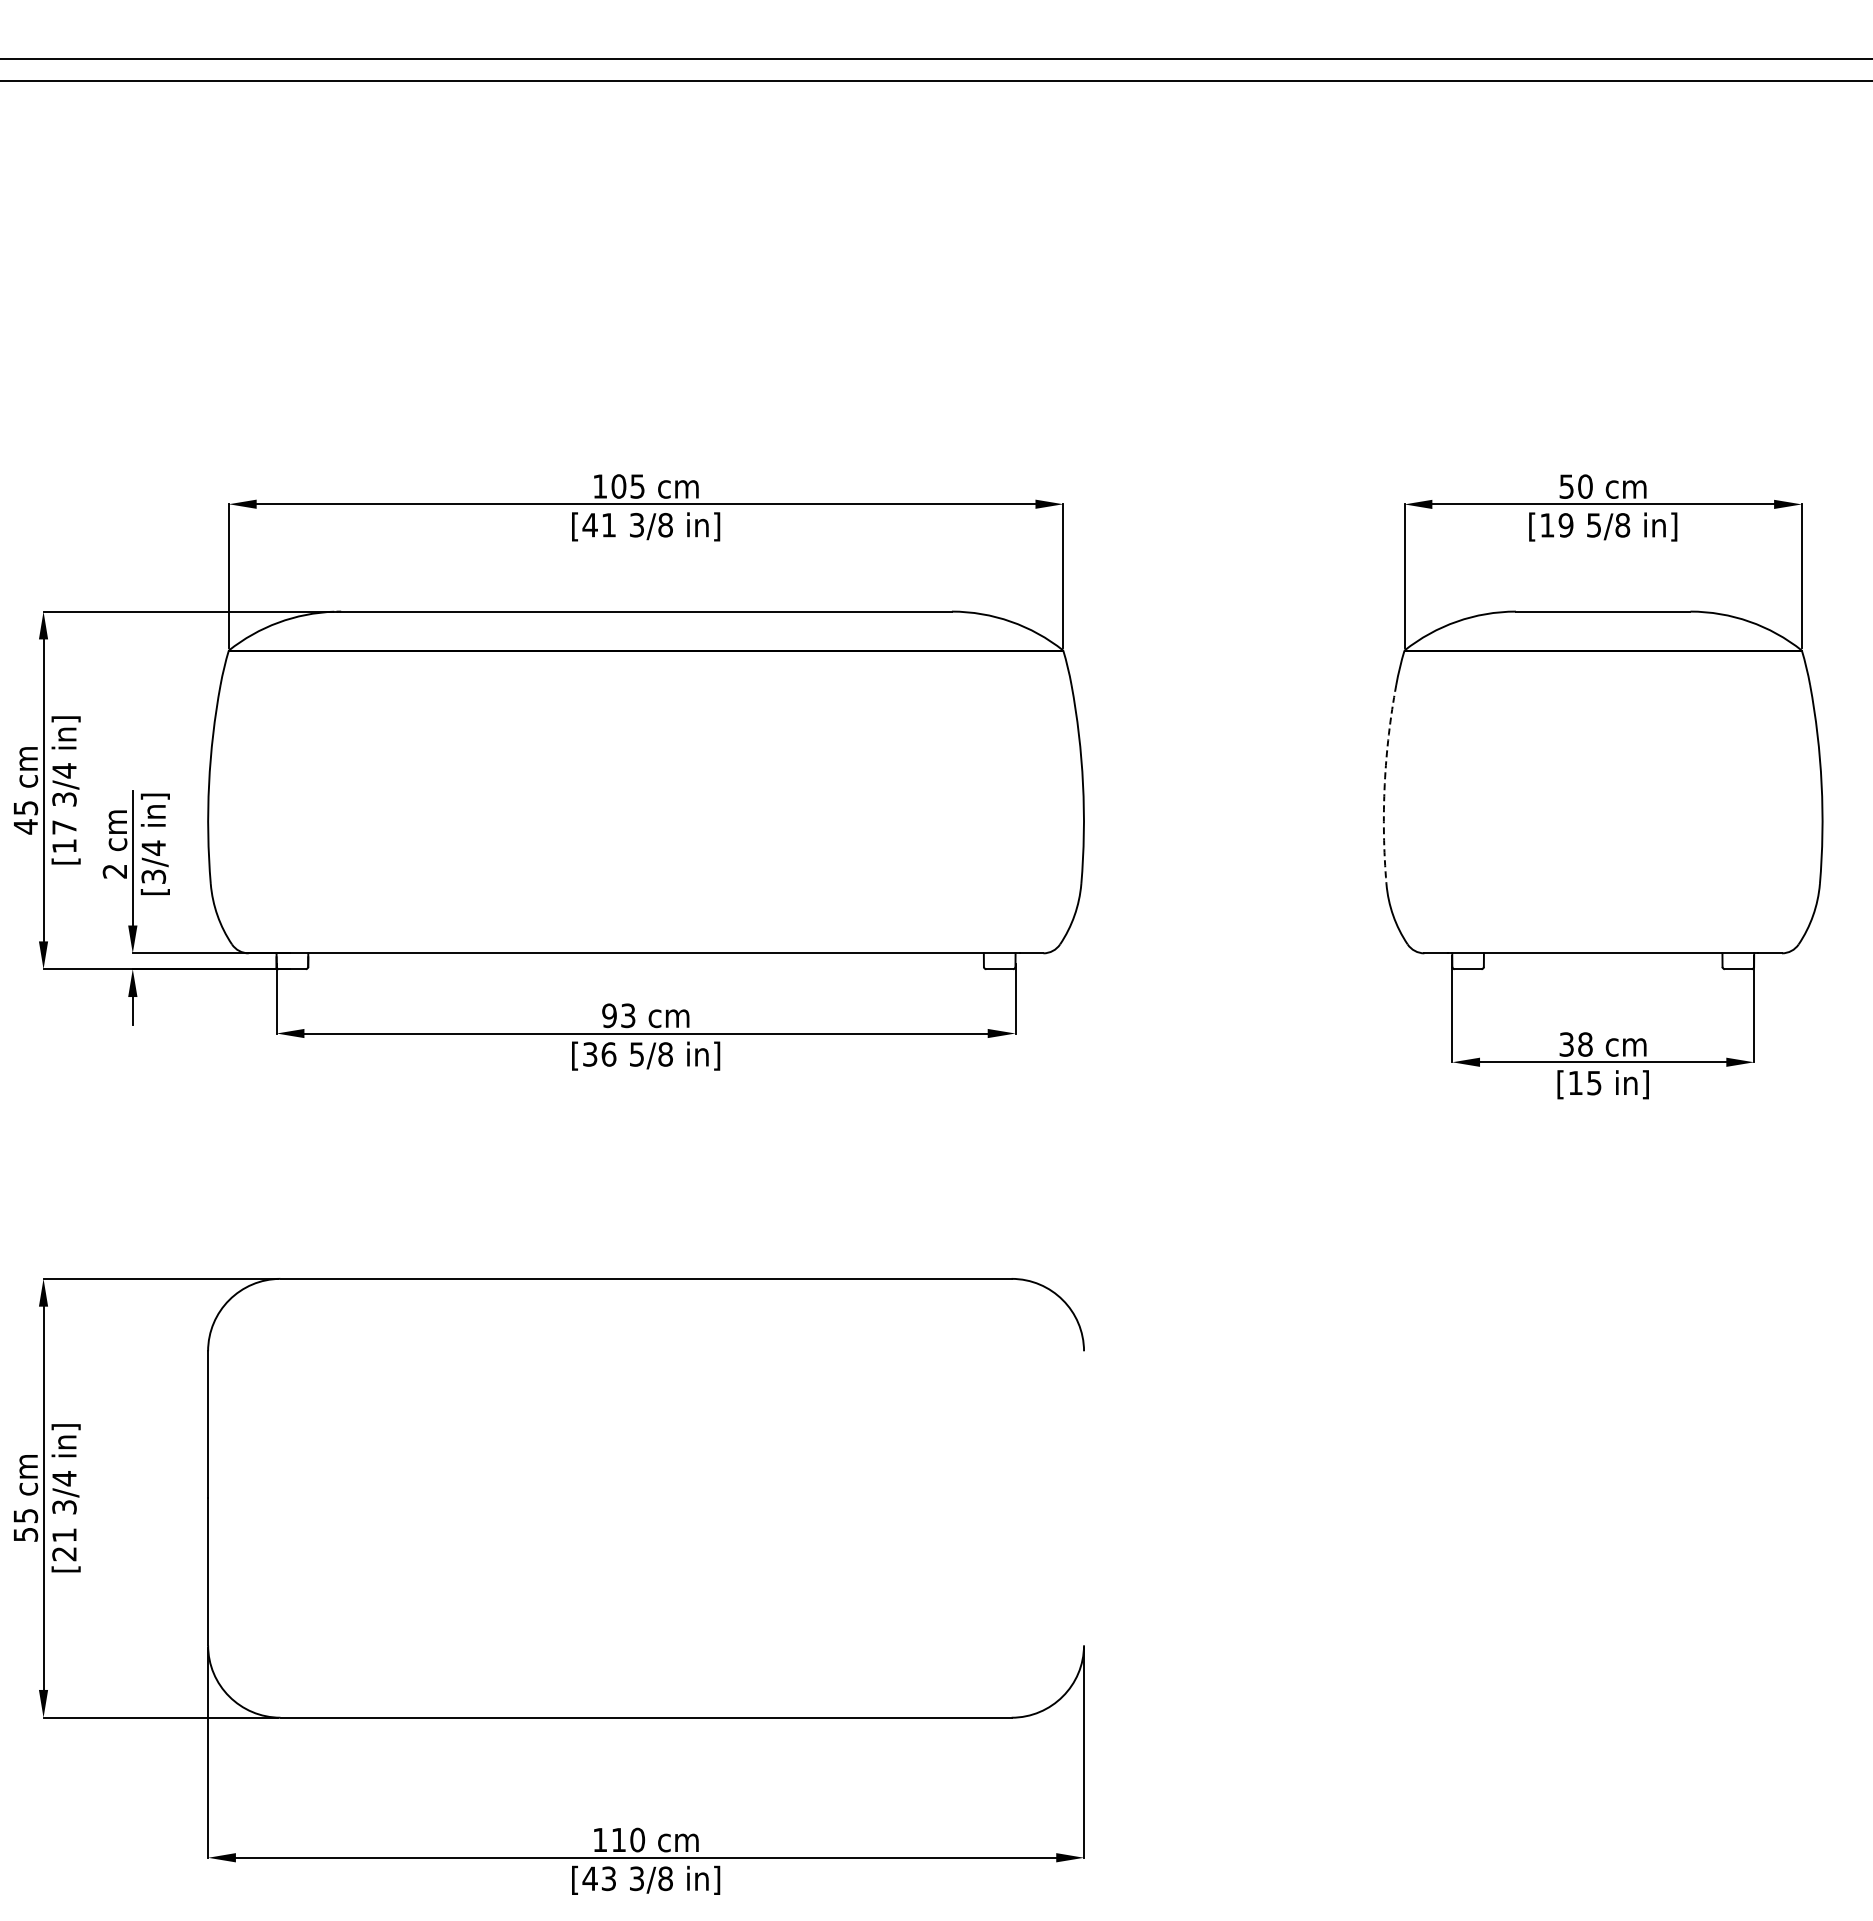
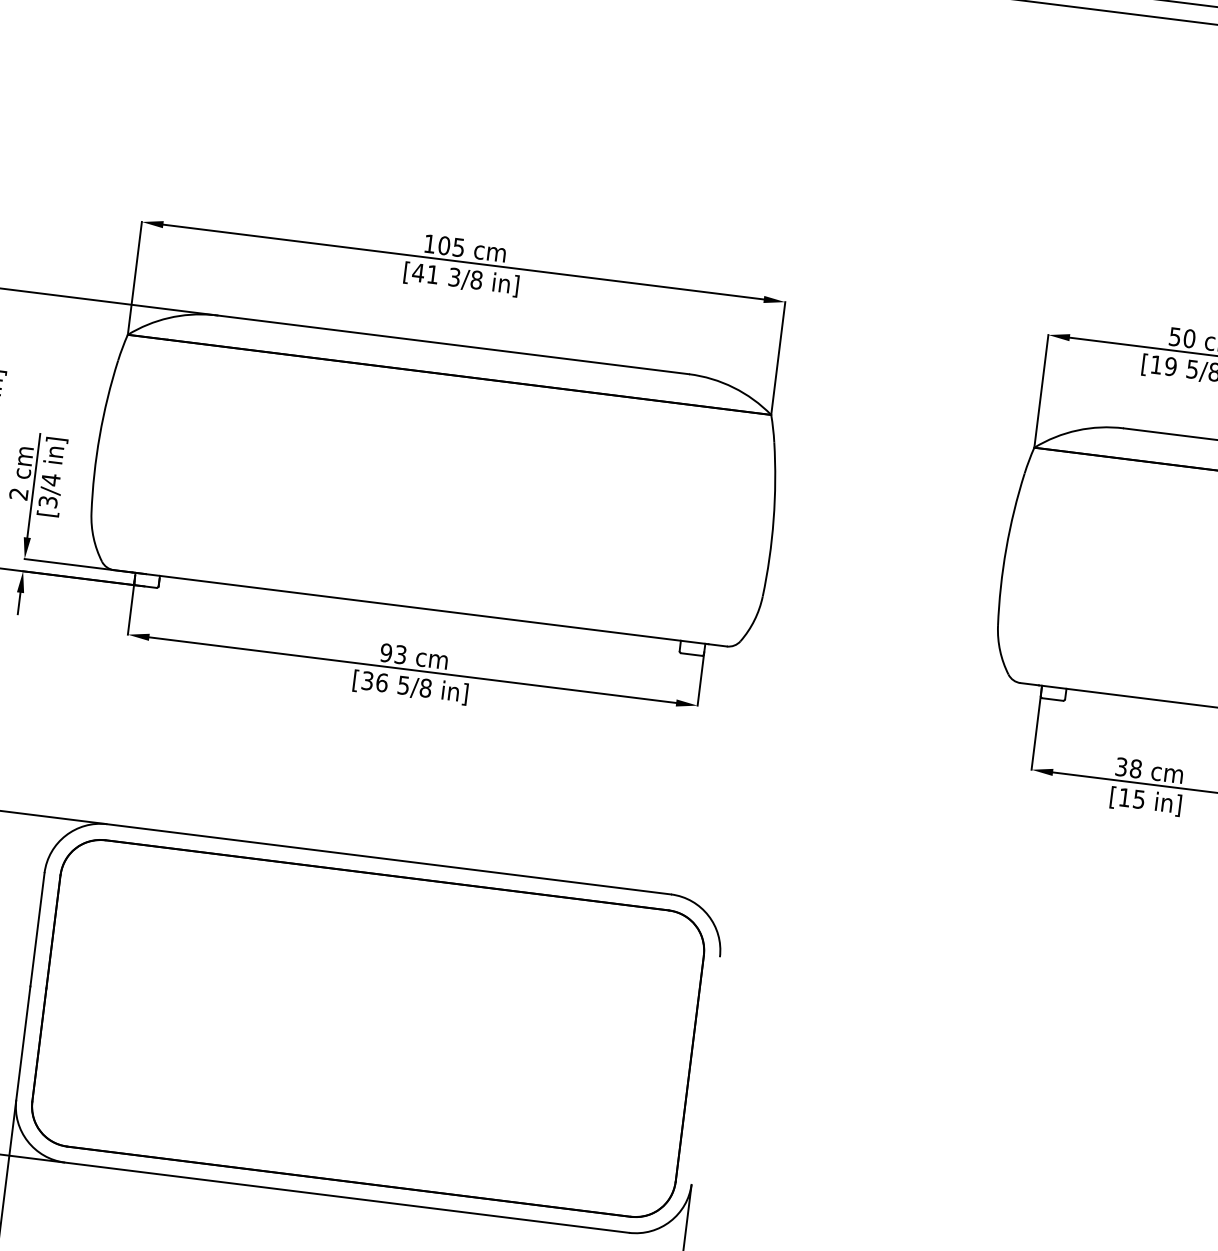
arc: (1384, 784) -> (1006, 549), dashed -> solid
part: (646, 1497) -> (368, 1027), added

